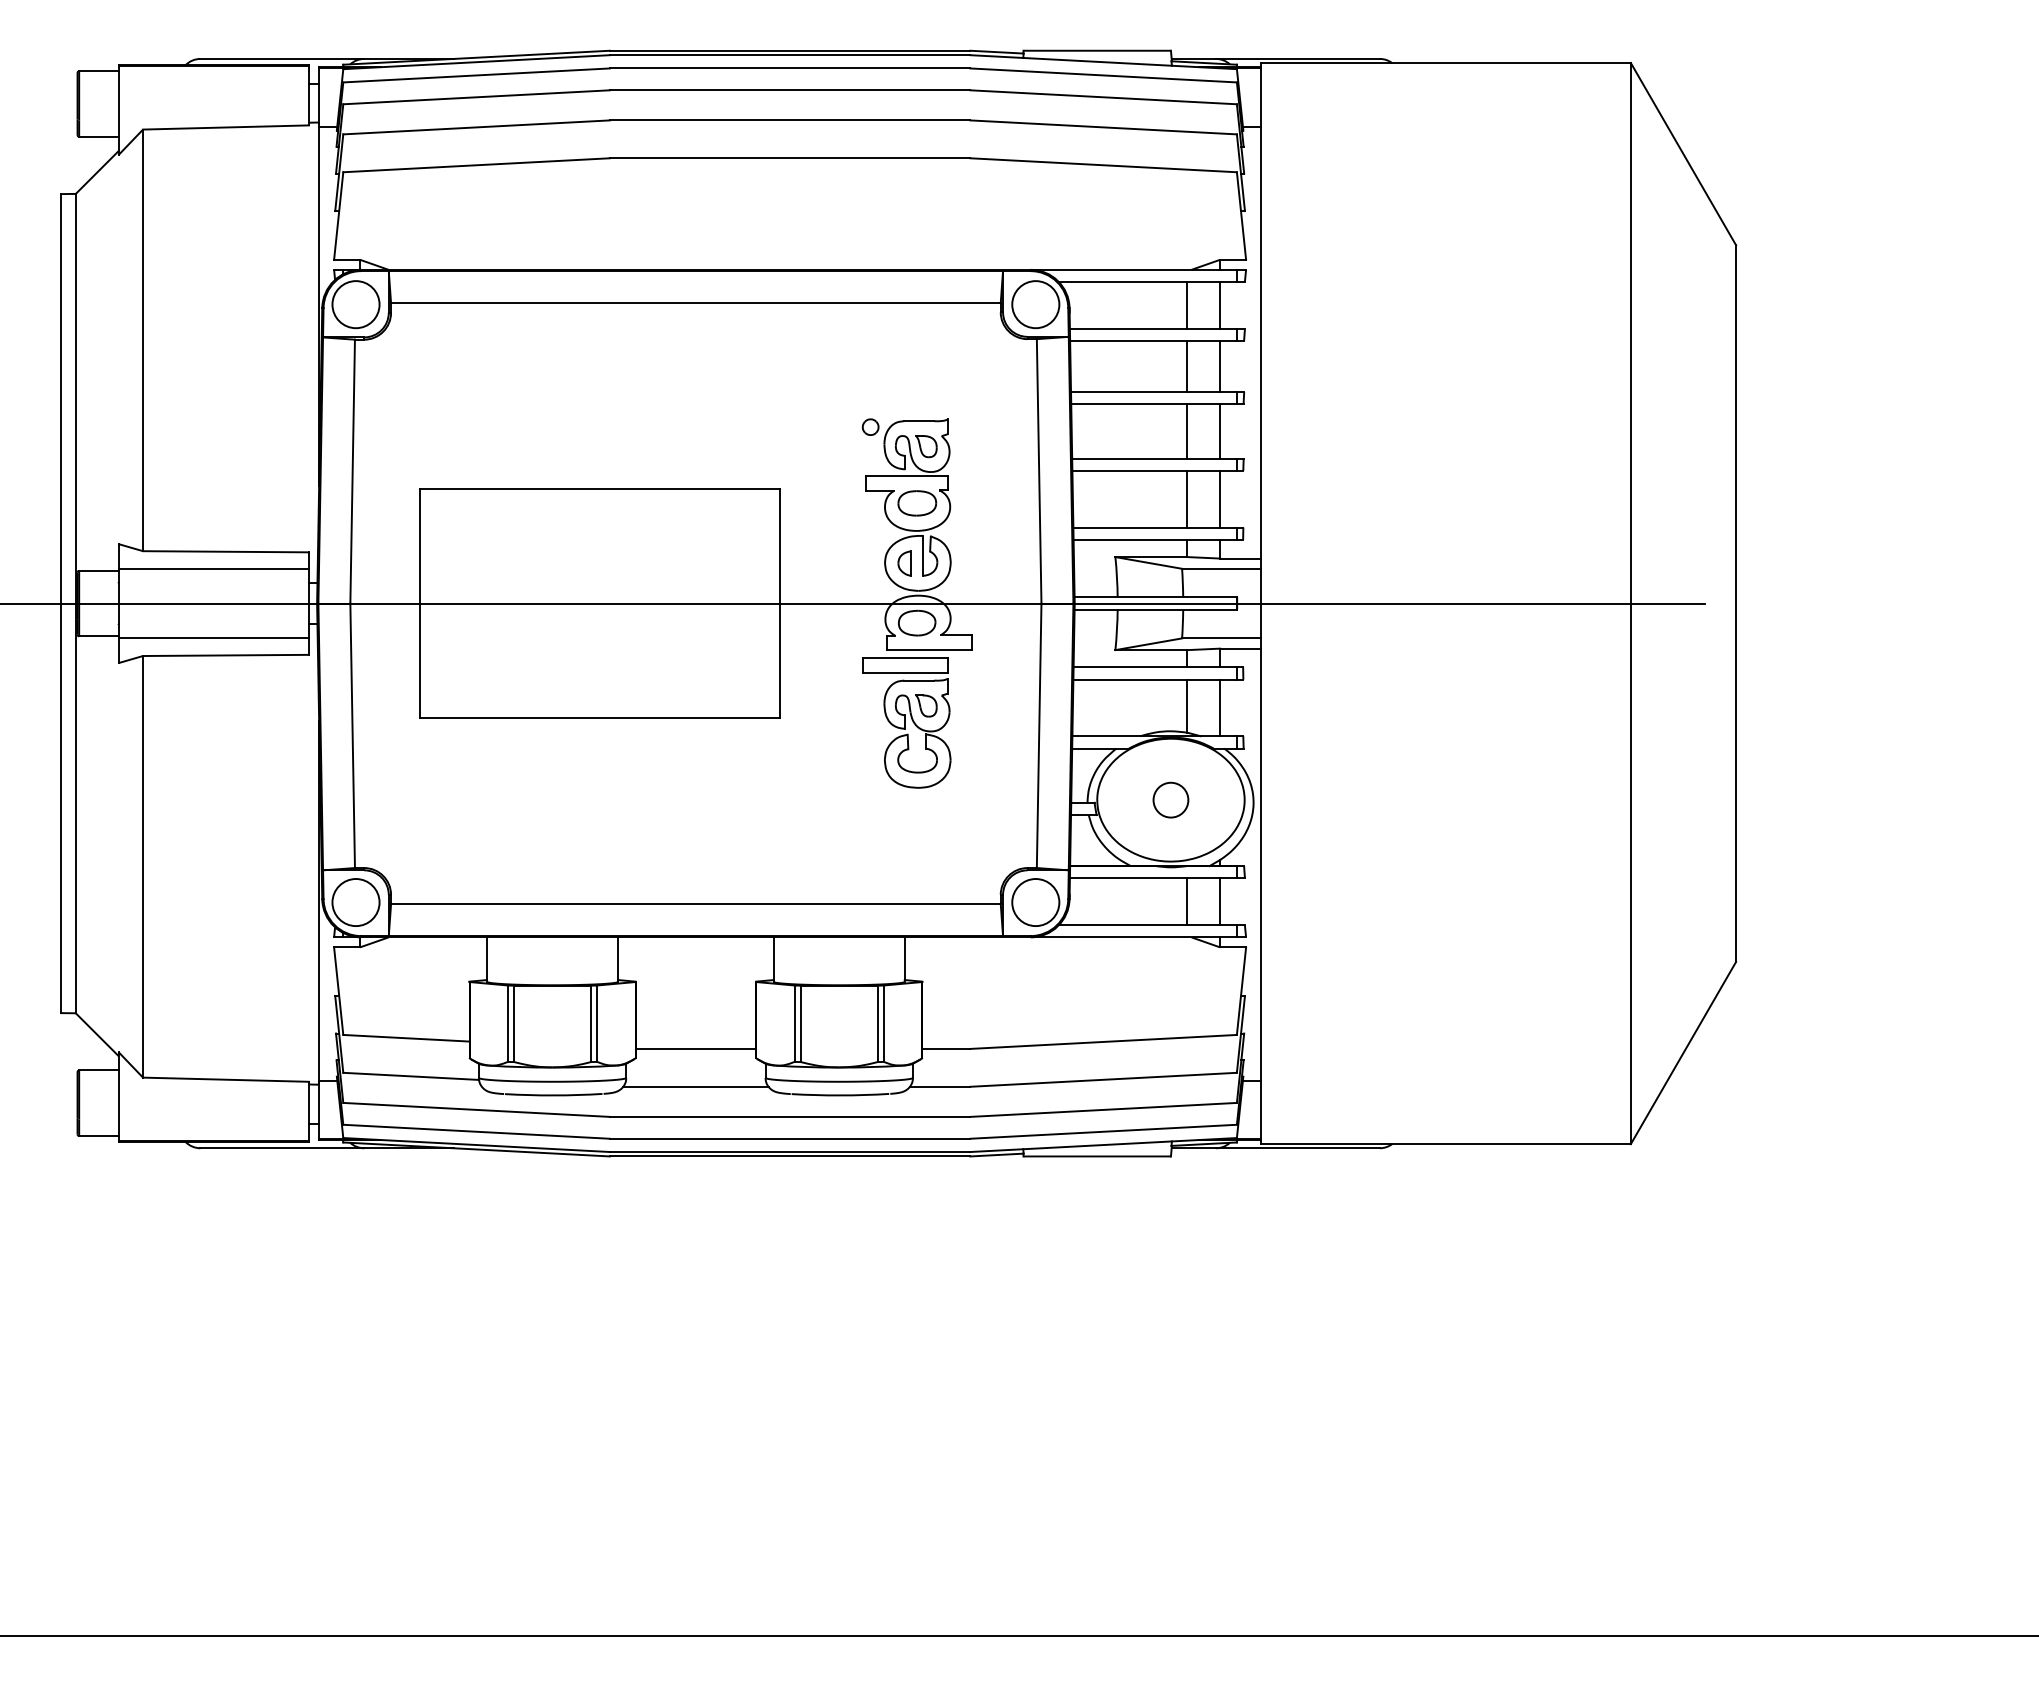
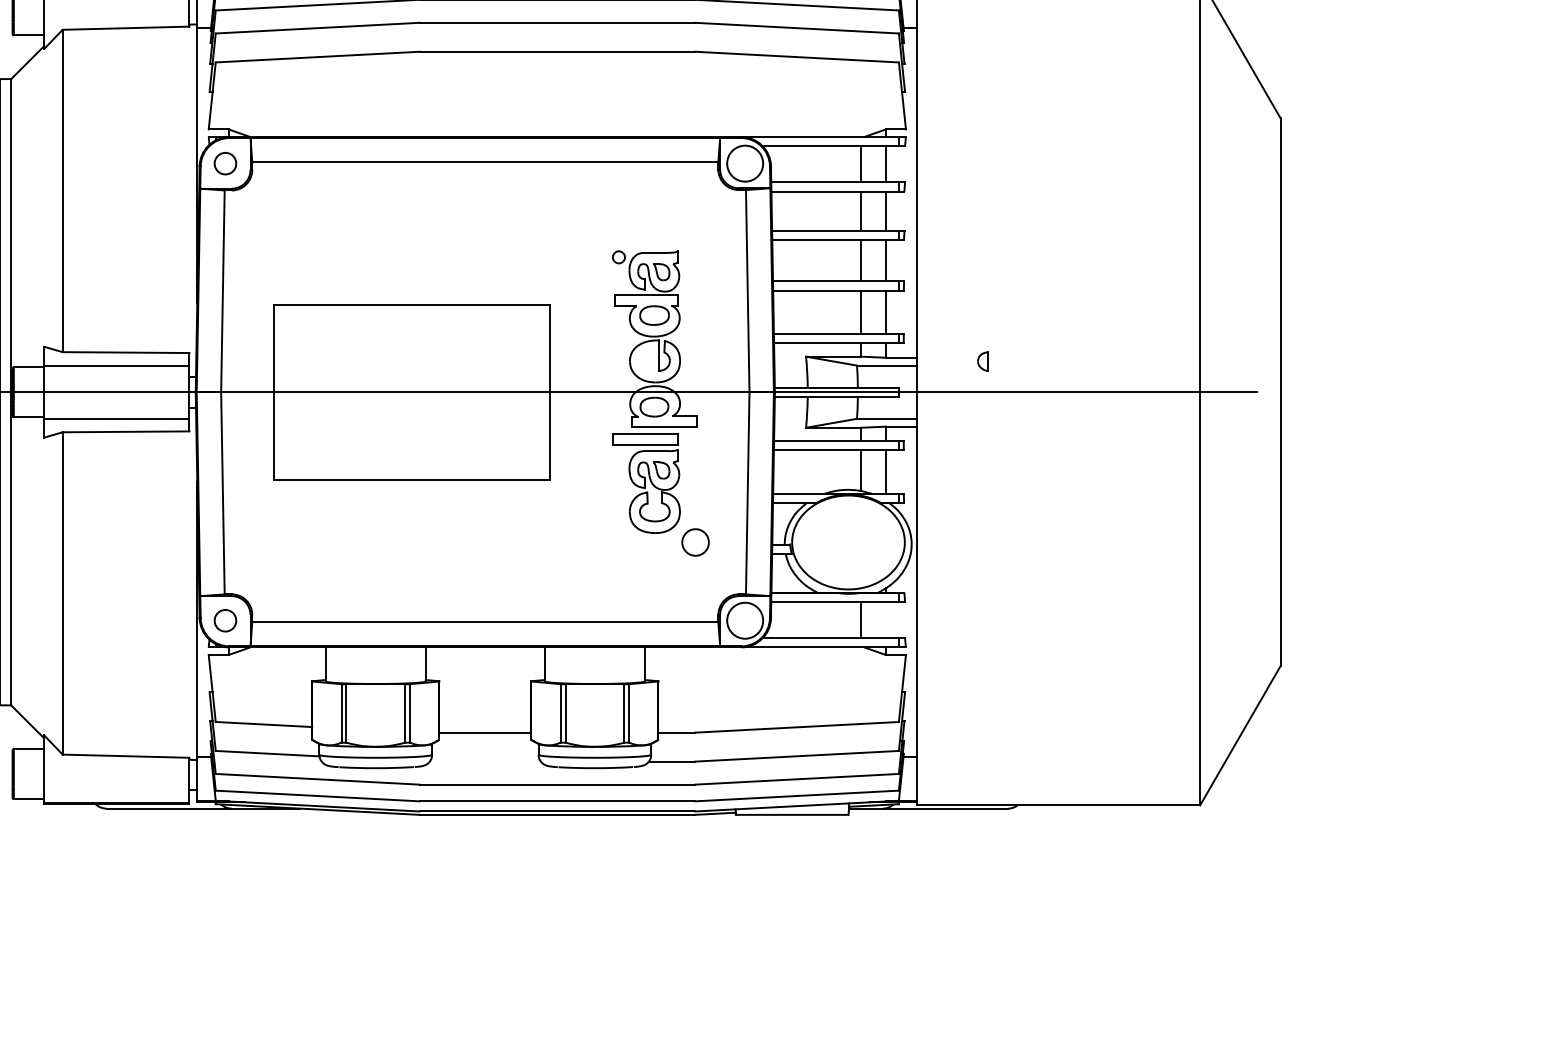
circle: (355, 304) -> (225, 163), size x0.6
part: (904, 563) -> (982, 361), moved
circle: (1170, 799) -> (695, 541), moved
line: (1220, 901) -> (886, 619), removed
circle: (355, 902) -> (225, 620), size x0.6
line: (695, 1086) -> (485, 761), removed

